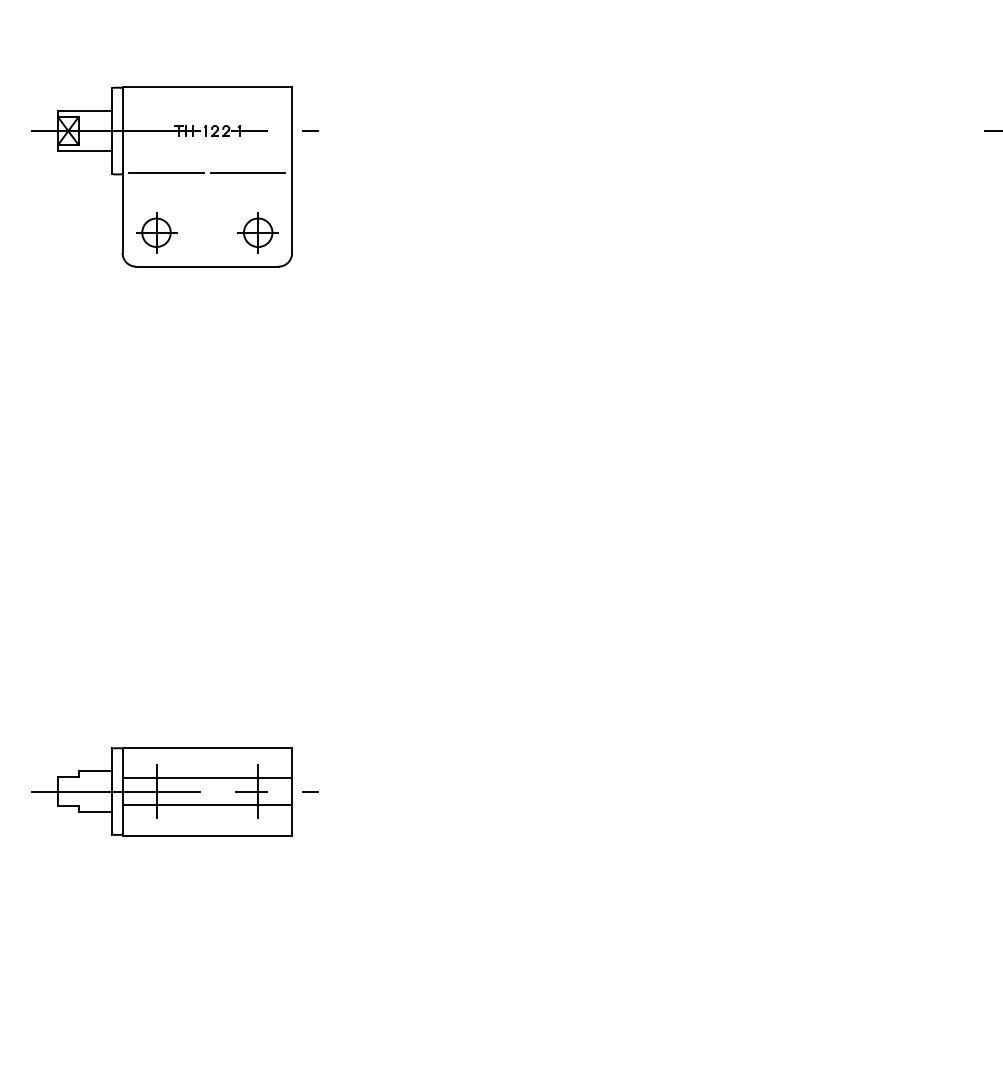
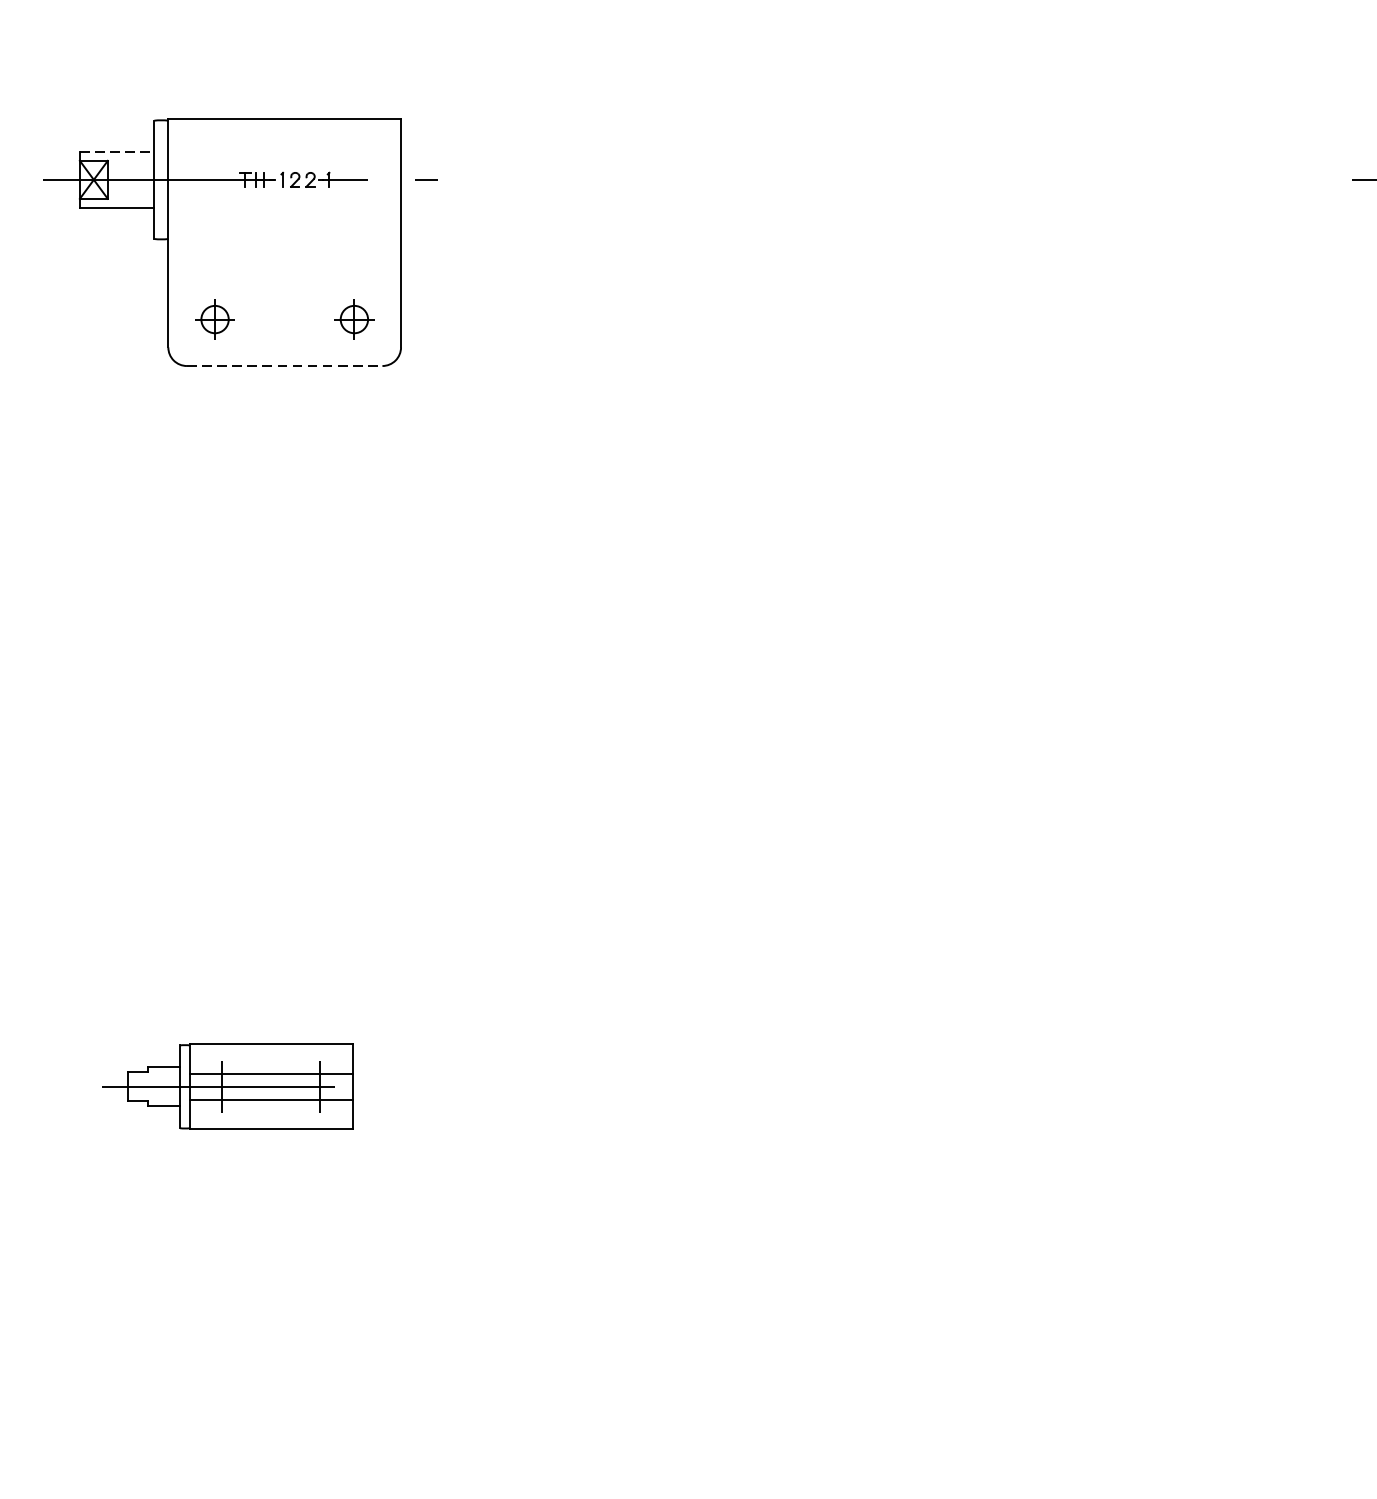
line: (85, 110) -> (117, 151), solid -> dashed
line: (166, 173) -> (228, 238), removed
line: (247, 173) -> (339, 238), removed
part: (156, 232) -> (214, 319), size x0.7
part: (257, 232) -> (353, 319), size x0.7
line: (207, 266) -> (284, 365), solid -> dashed
part: (174, 791) -> (239, 1086), size x0.7

